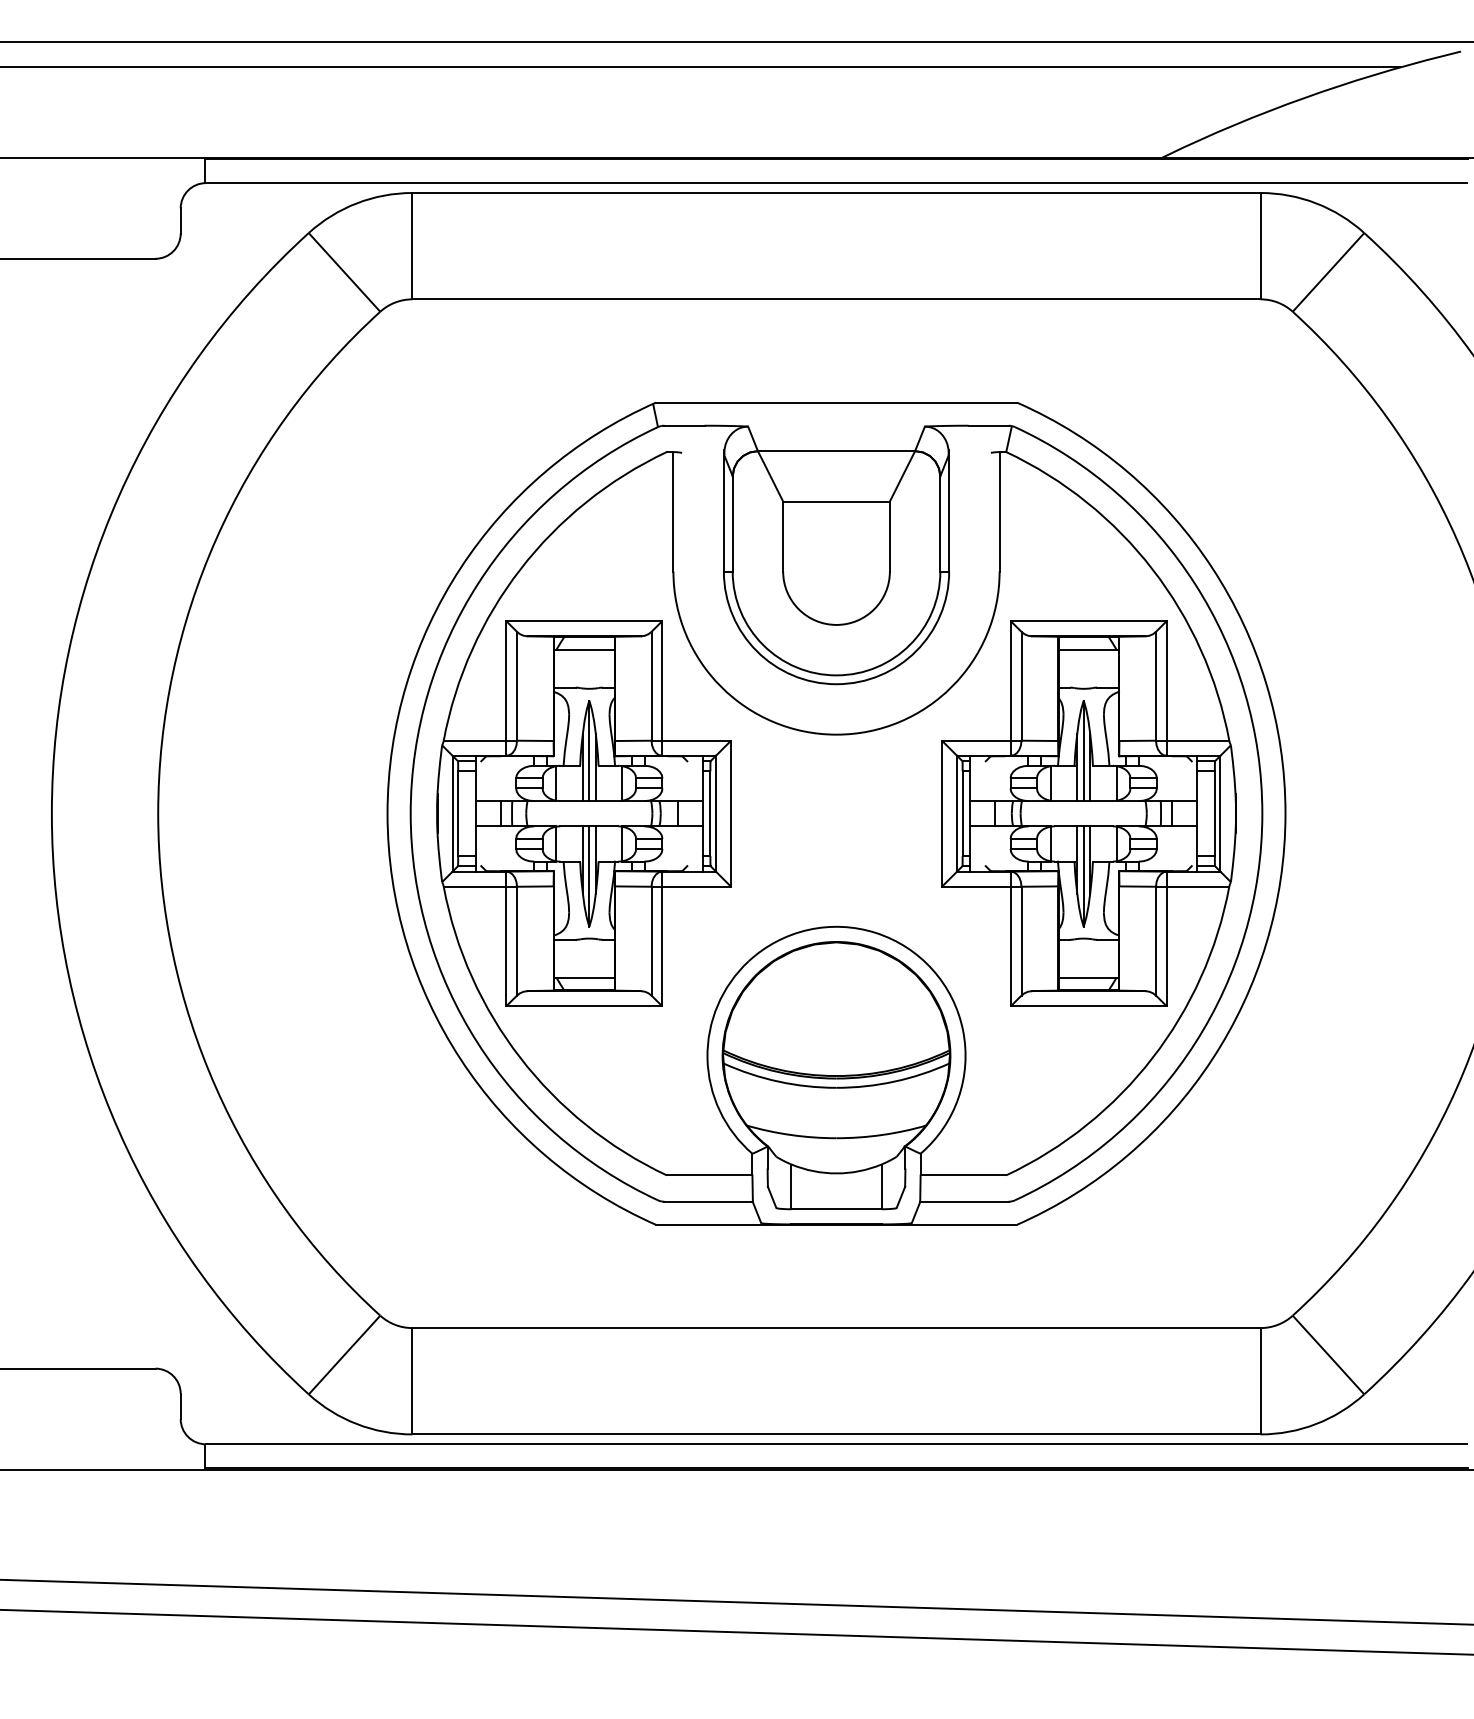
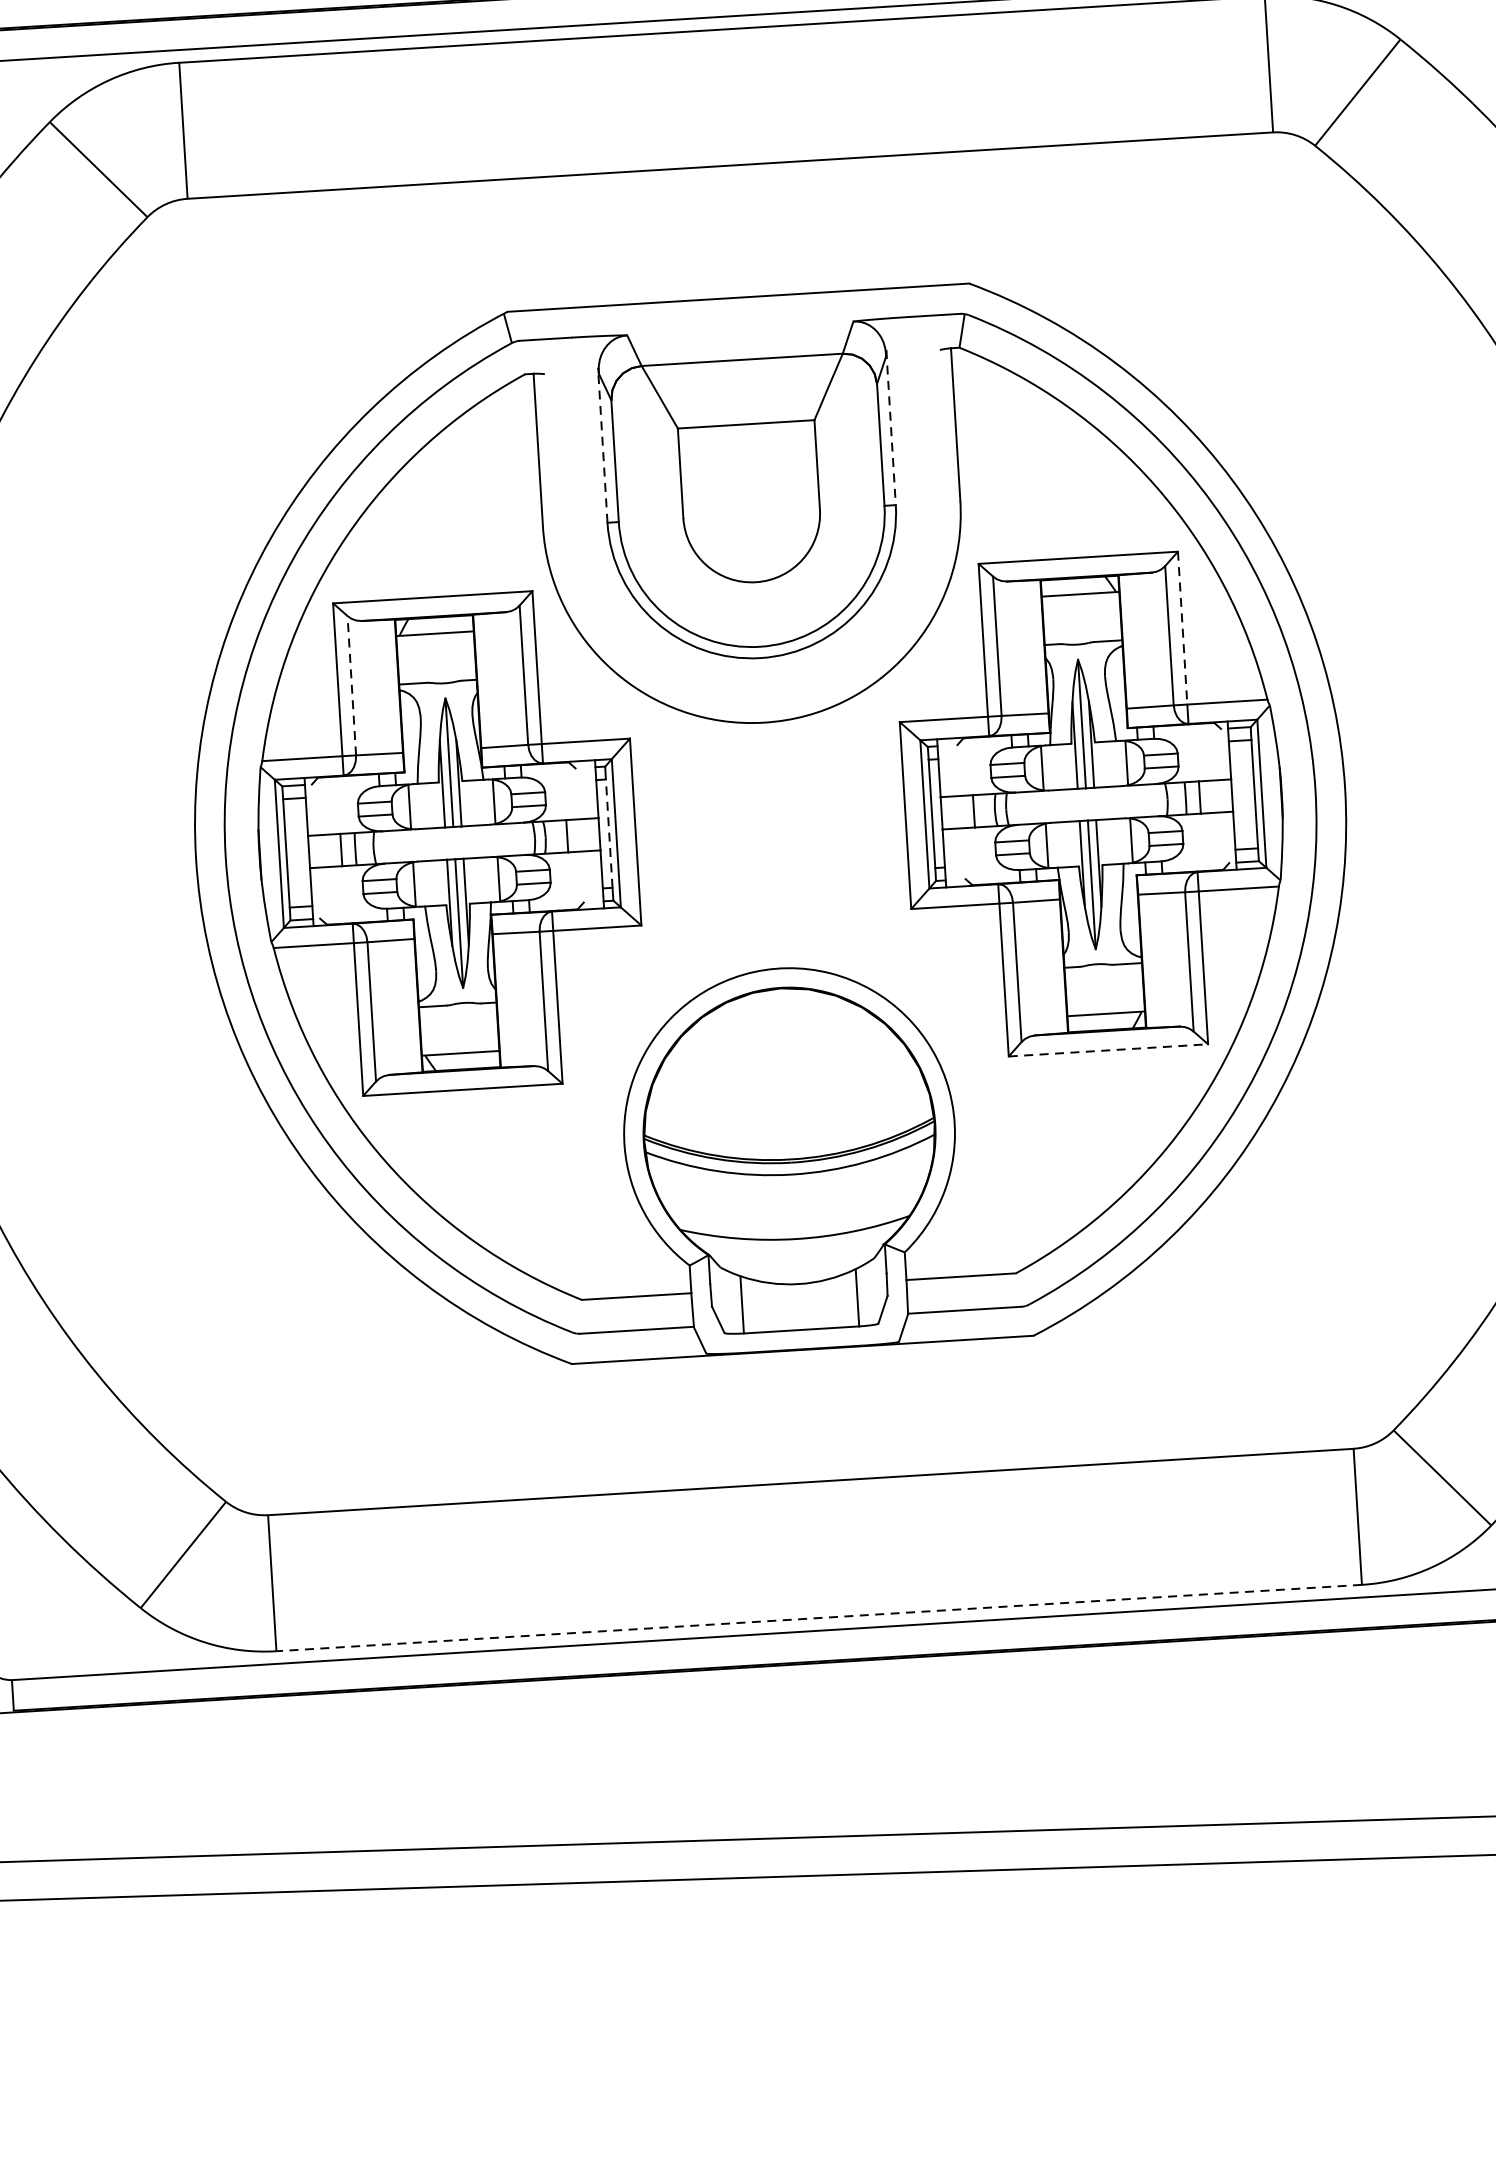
line: (723, 511) -> (602, 445), solid -> dashed
line: (949, 511) -> (891, 428), solid -> dashed
line: (1166, 680) -> (1182, 627), solid -> dashed
line: (517, 685) -> (352, 684), solid -> dashed
line: (710, 813) -> (609, 833), solid -> dashed
line: (1088, 1006) -> (1108, 1050), solid -> dashed
line: (836, 1434) -> (819, 1618), solid -> dashed

